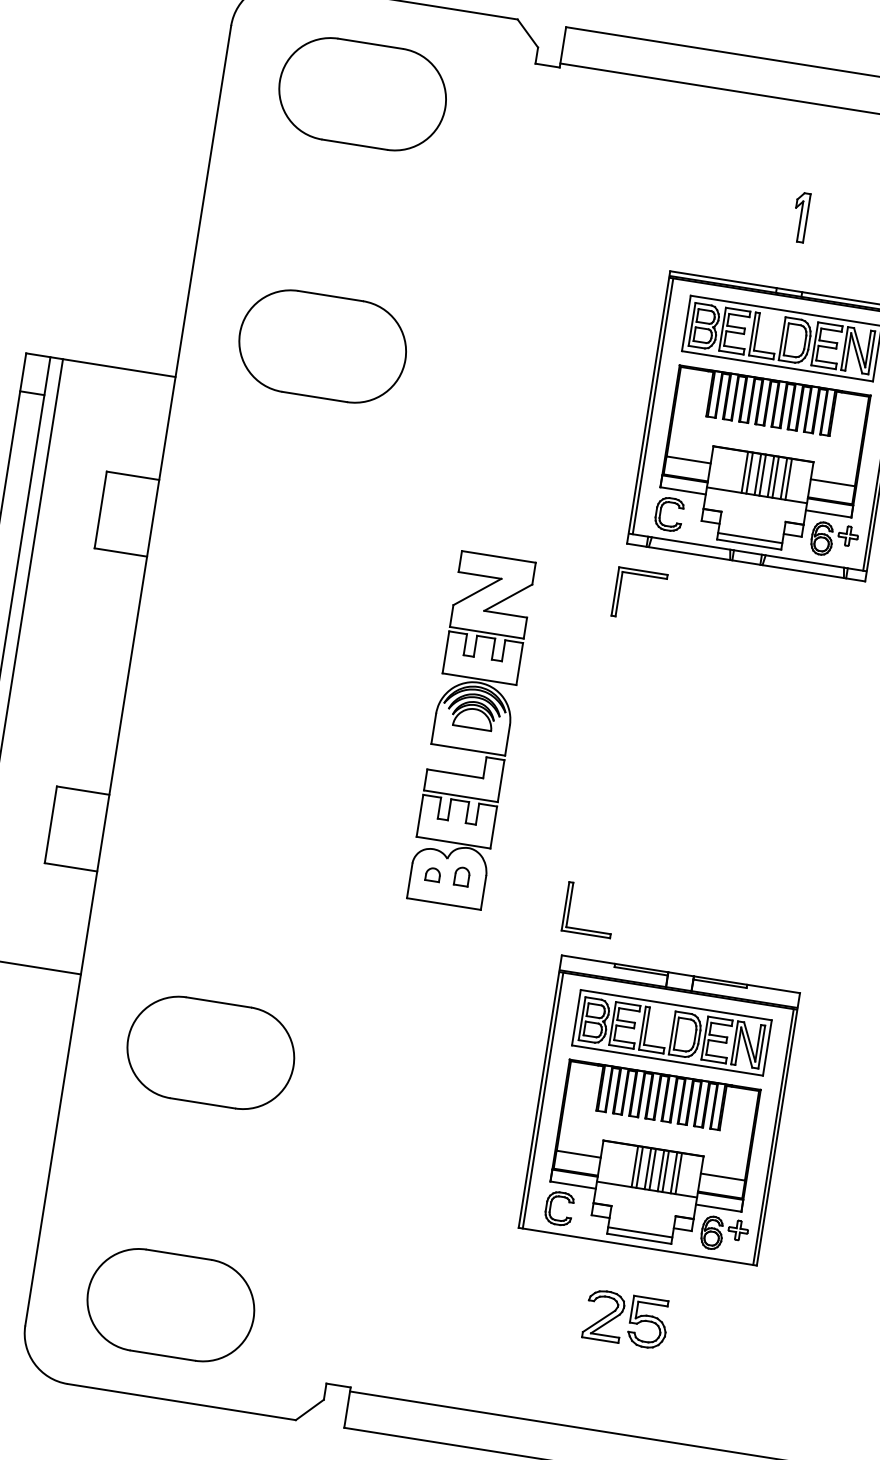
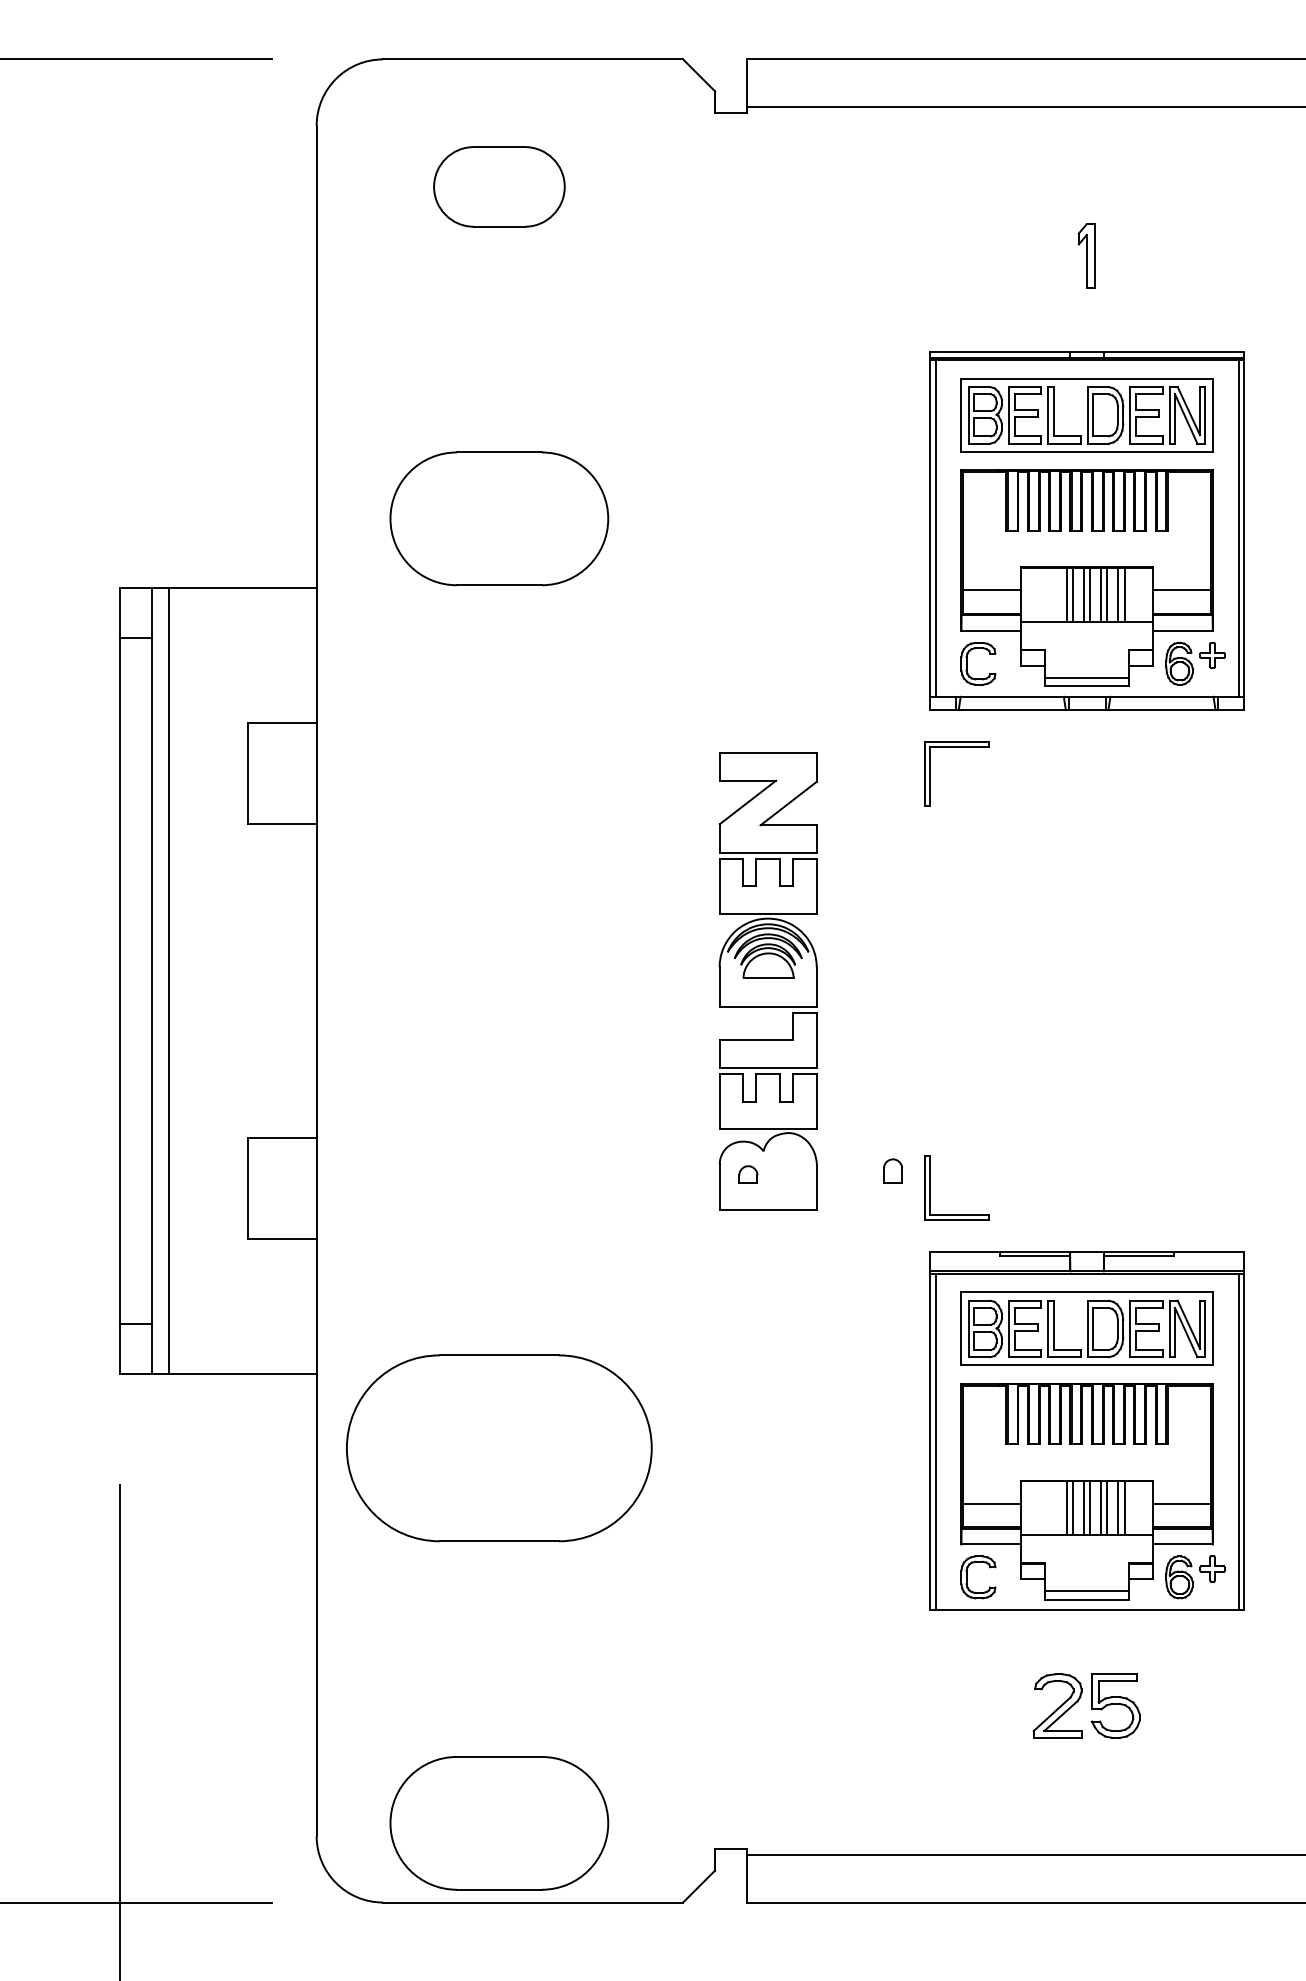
part: (362, 93) -> (499, 186), size x0.6
part: (461, 876) -> (892, 1170), moved
part: (210, 1053) -> (499, 1448), size x1.4
part: (170, 1305) -> (499, 1823), moved

